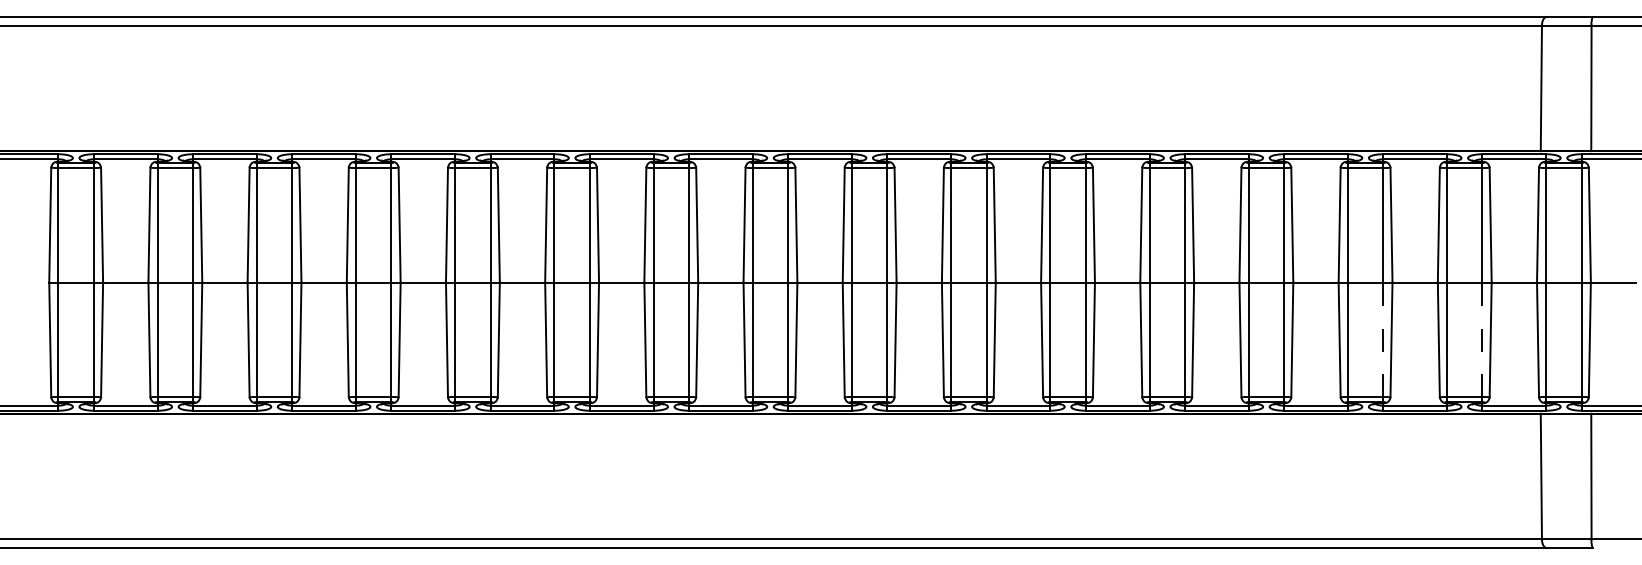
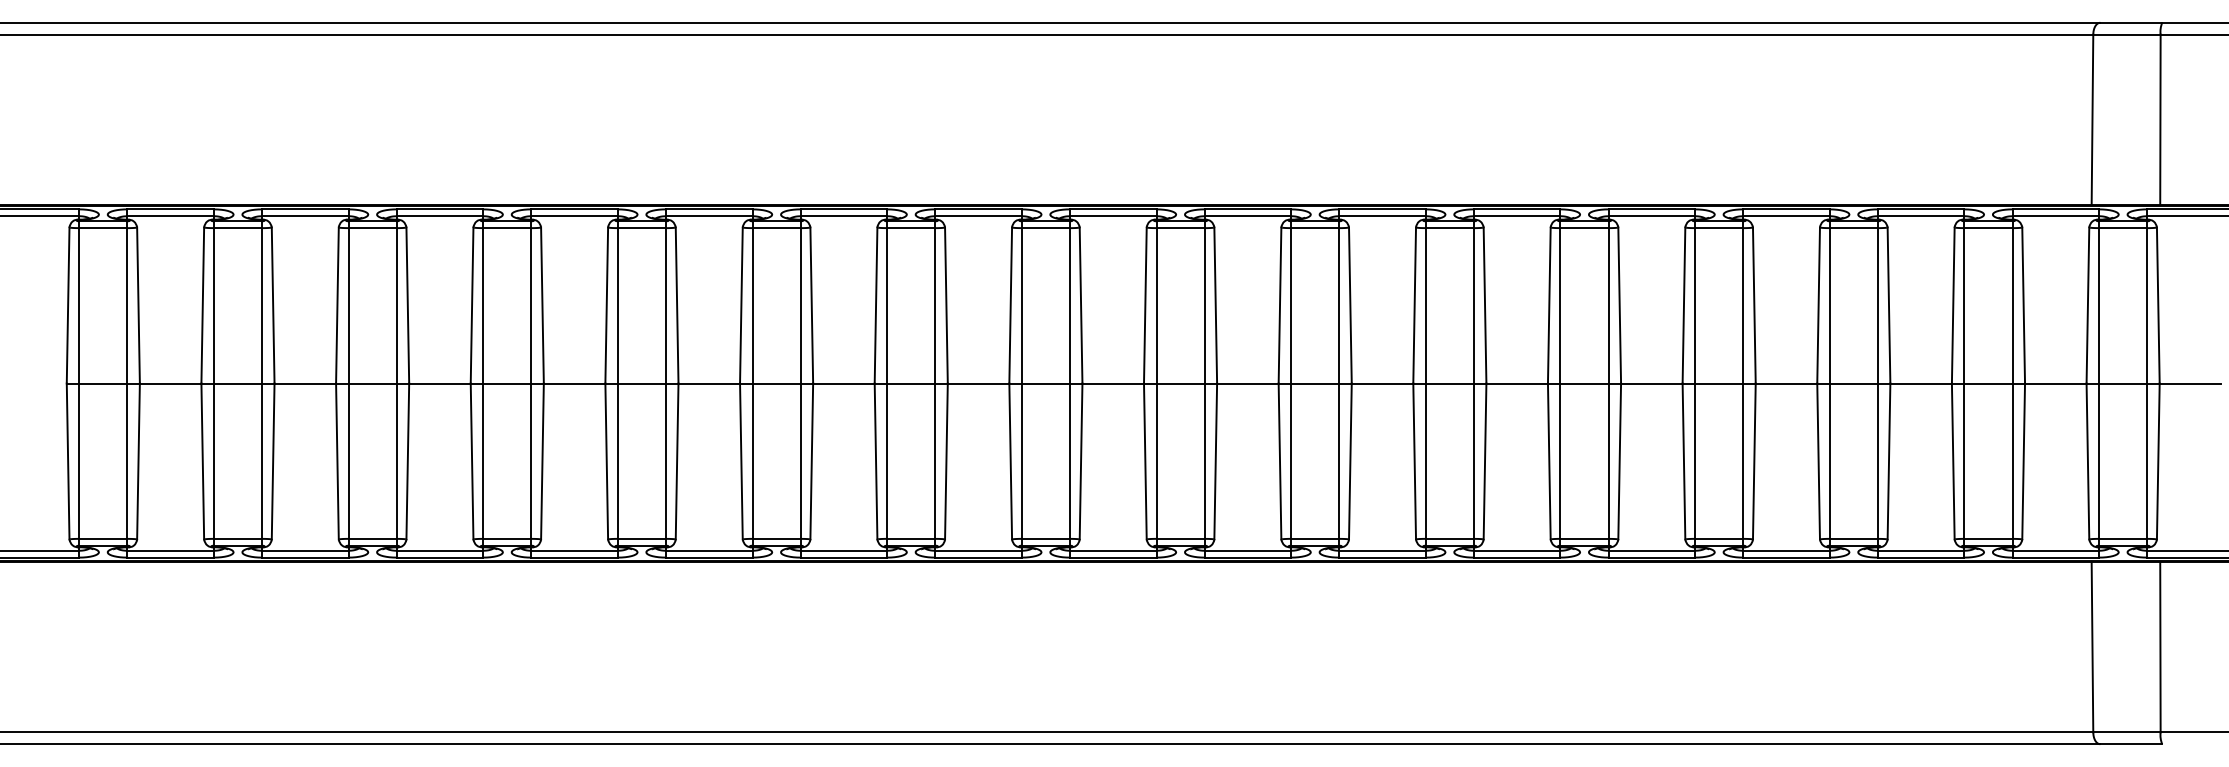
line: (1383, 339) -> (1878, 460), dashed -> solid
line: (1482, 339) -> (2012, 460), dashed -> solid

